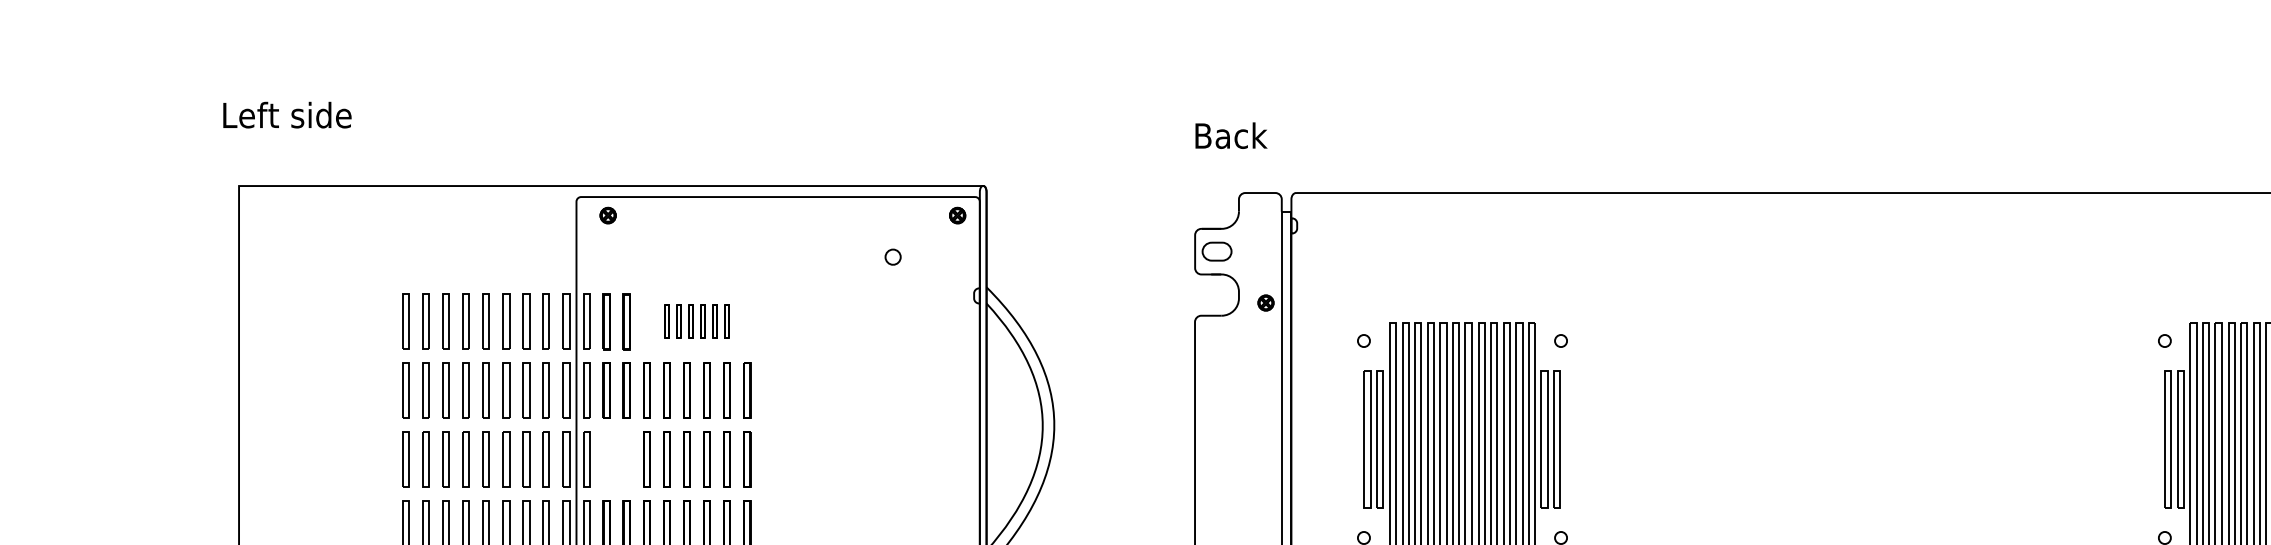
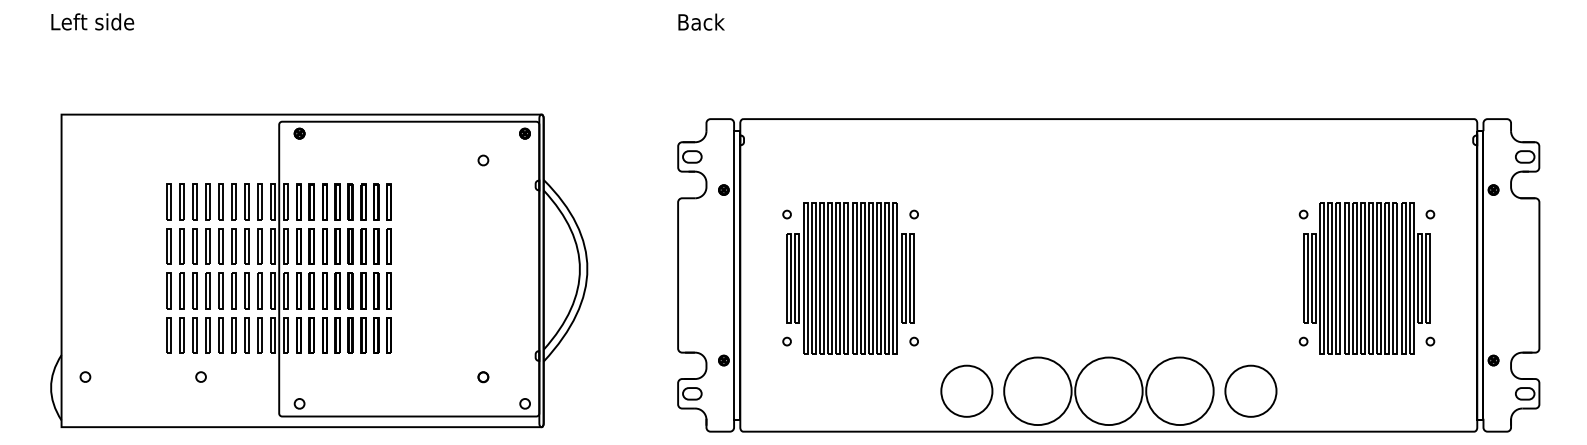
text: (287, 114) -> (92, 21), moved
text: (1231, 134) -> (701, 21), moved
part: (696, 320) -> (356, 201), size x1.67
part: (617, 458) -> (305, 290), added

